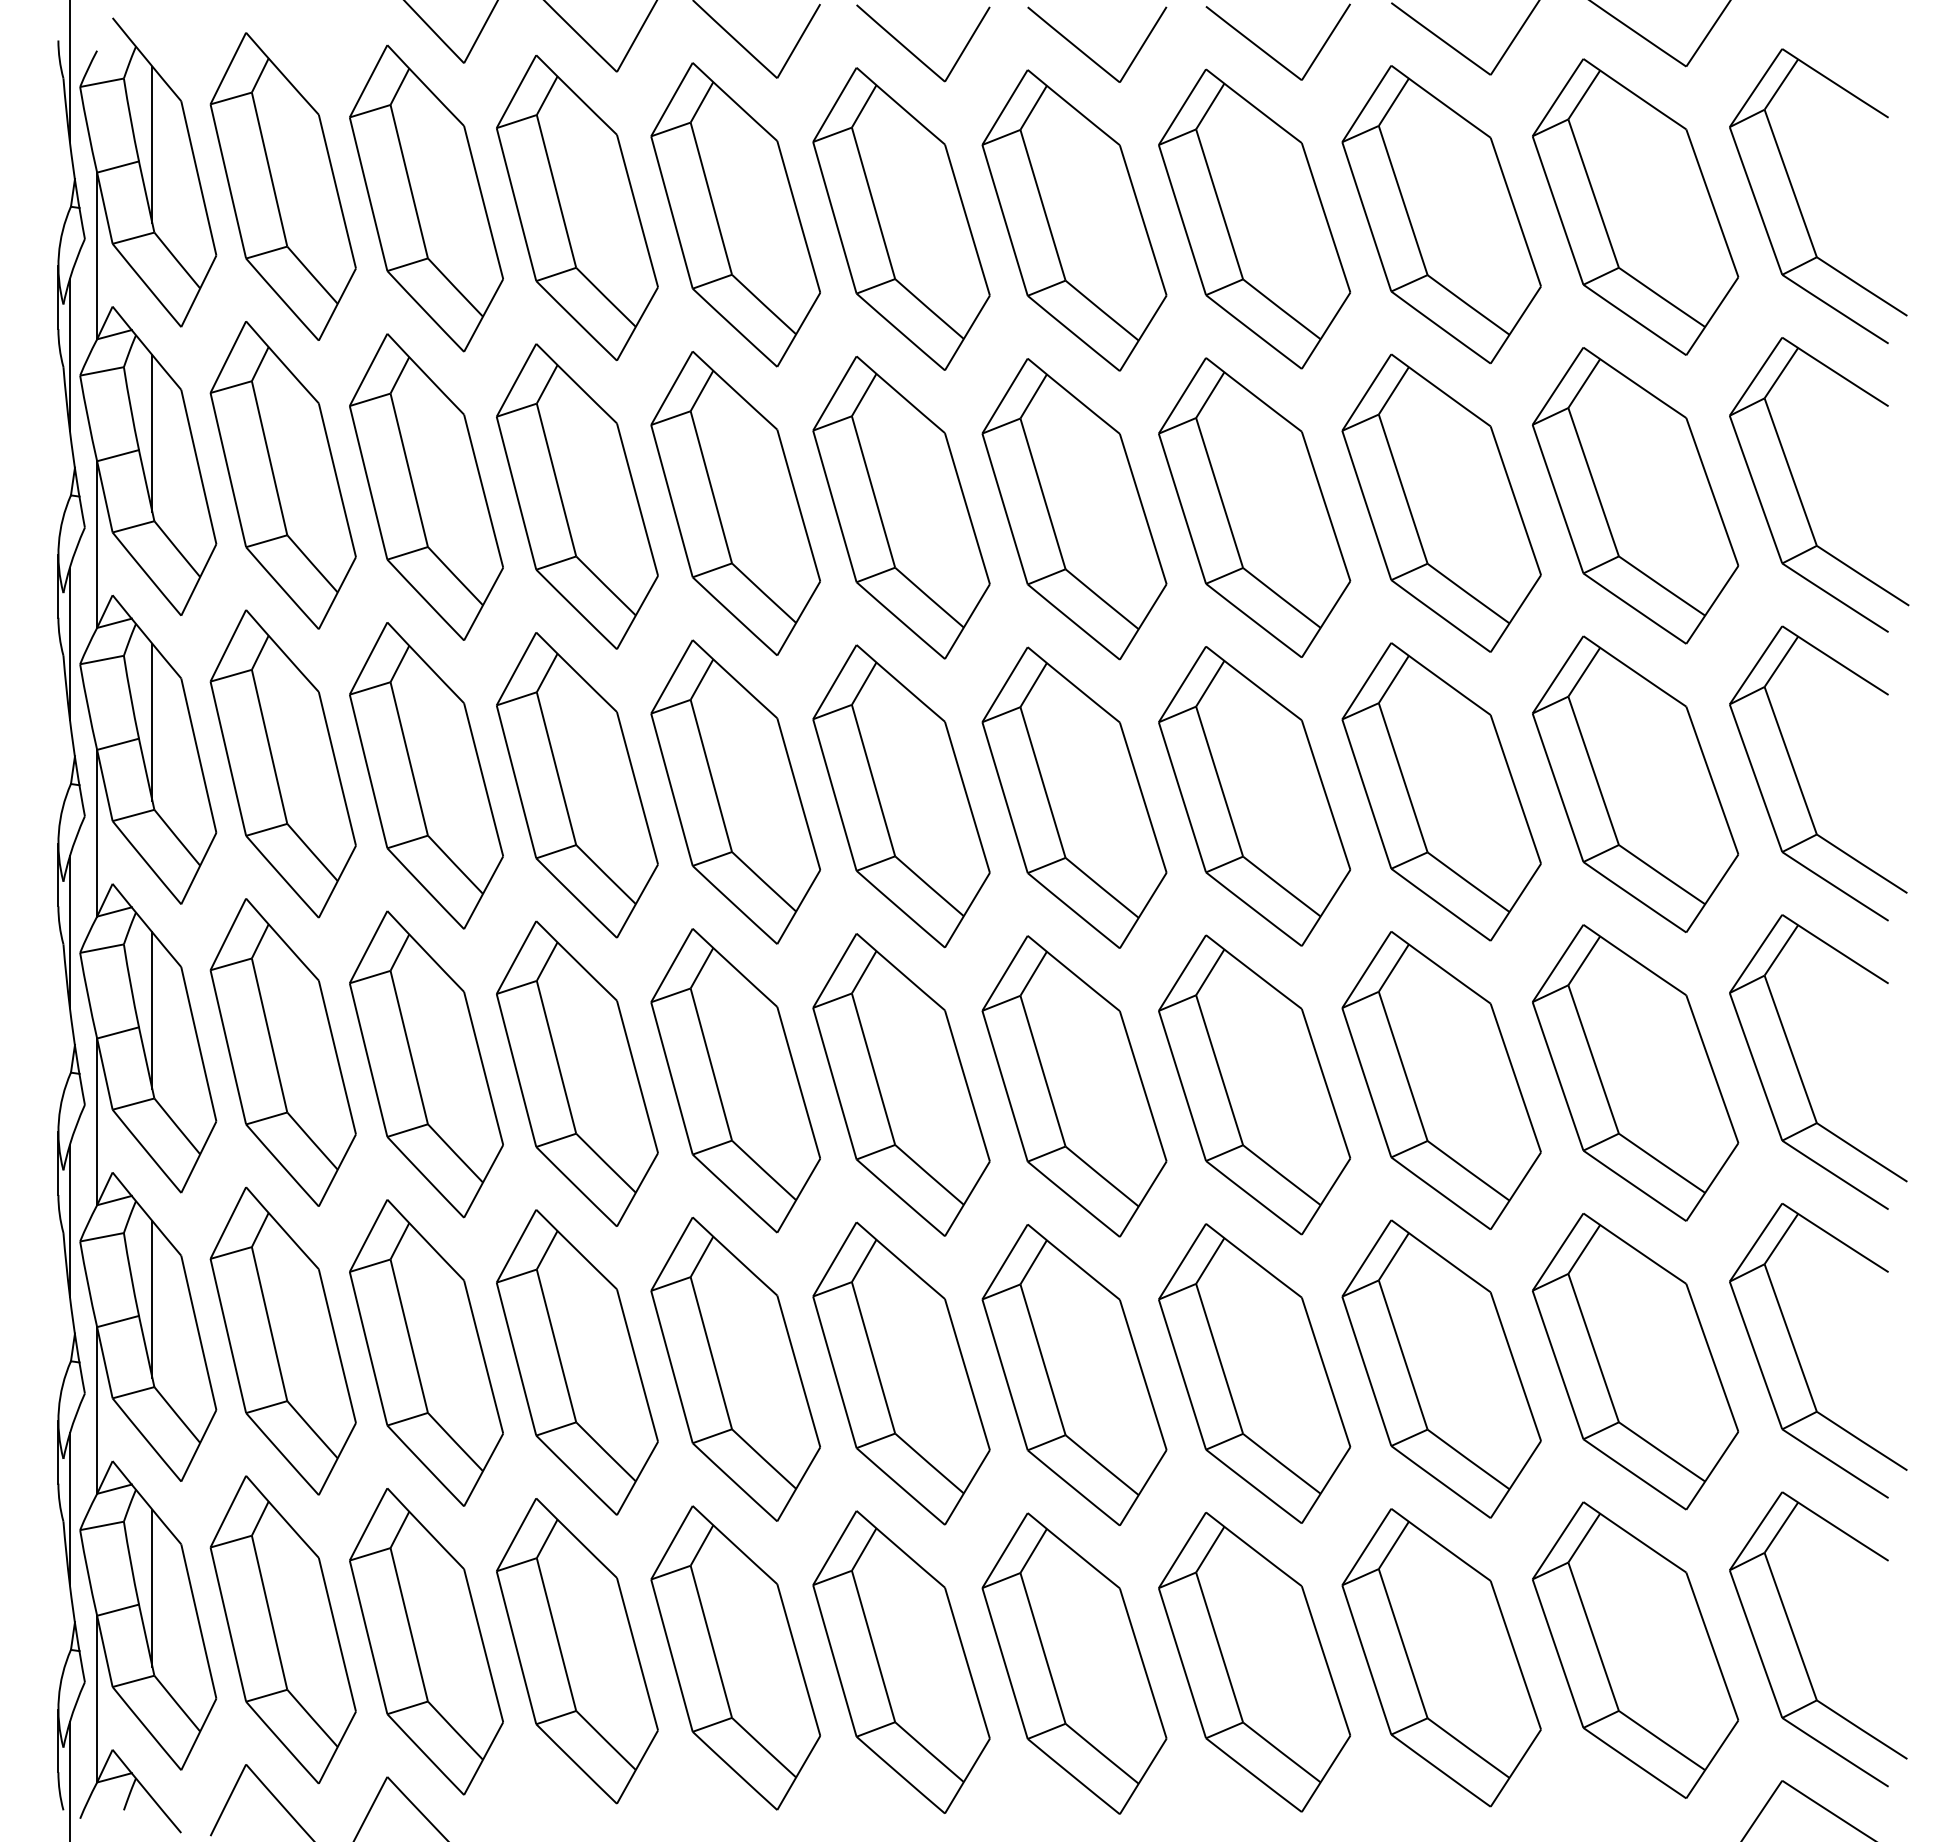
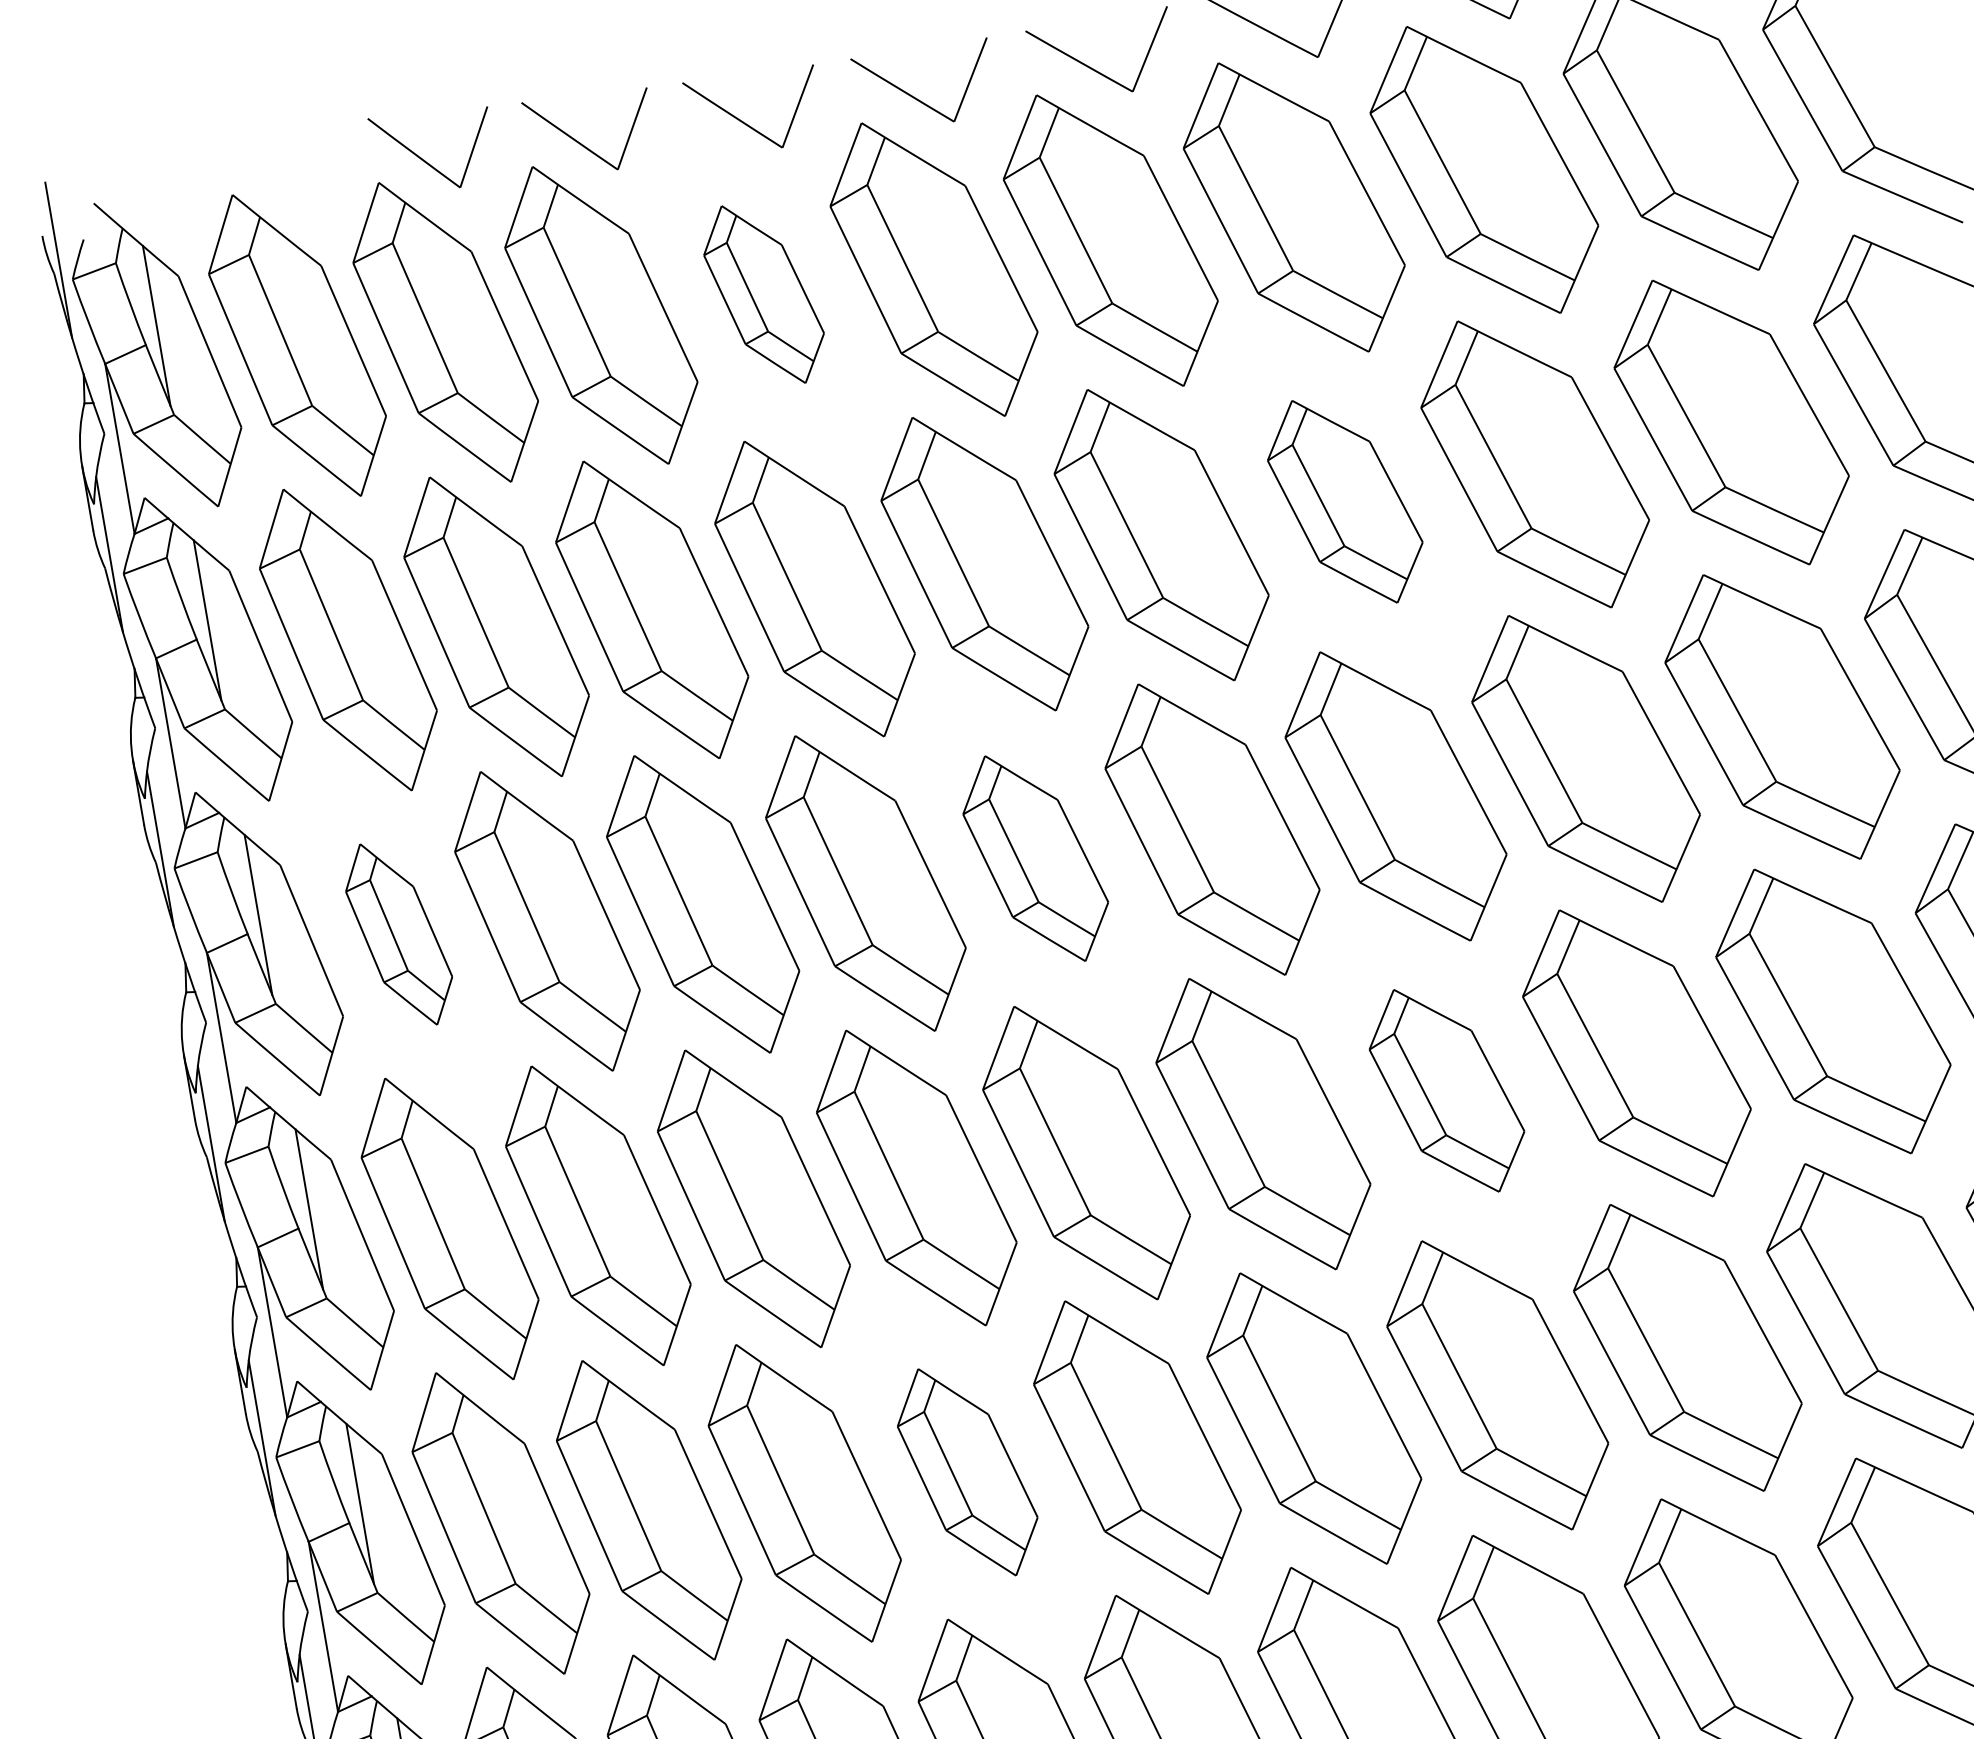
part: (735, 214) -> (763, 294), size x0.6
part: (1254, 507) -> (1345, 501), size x0.7
part: (282, 763) -> (398, 934), size x0.6
part: (901, 796) -> (1035, 858), size x0.7
part: (1254, 1084) -> (1446, 1090), size x0.7
part: (735, 1368) -> (967, 1471), size x0.7

